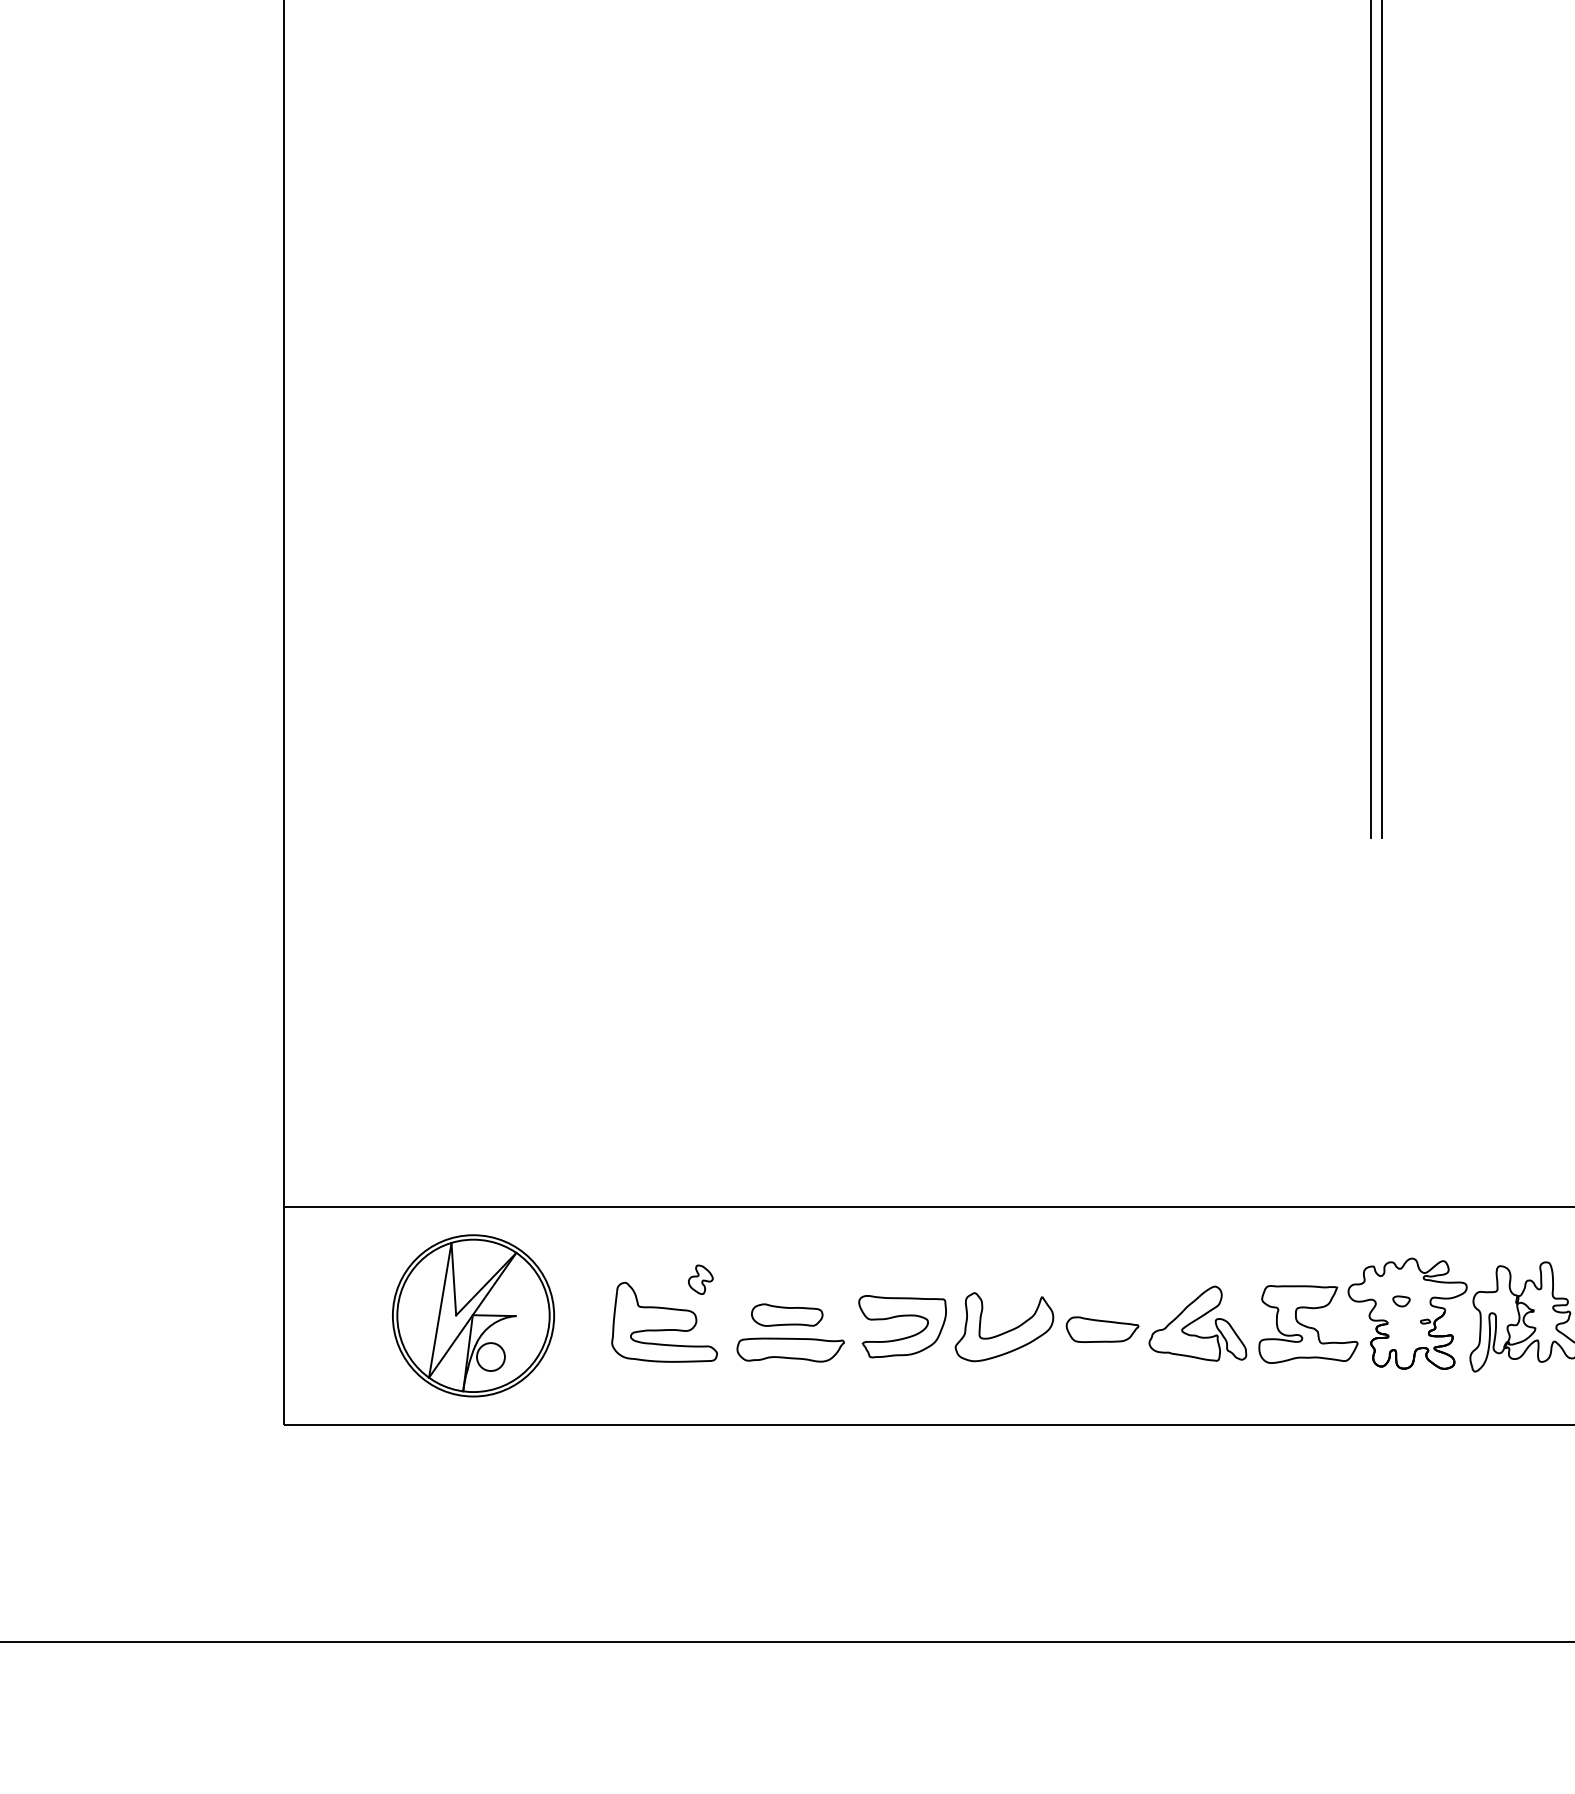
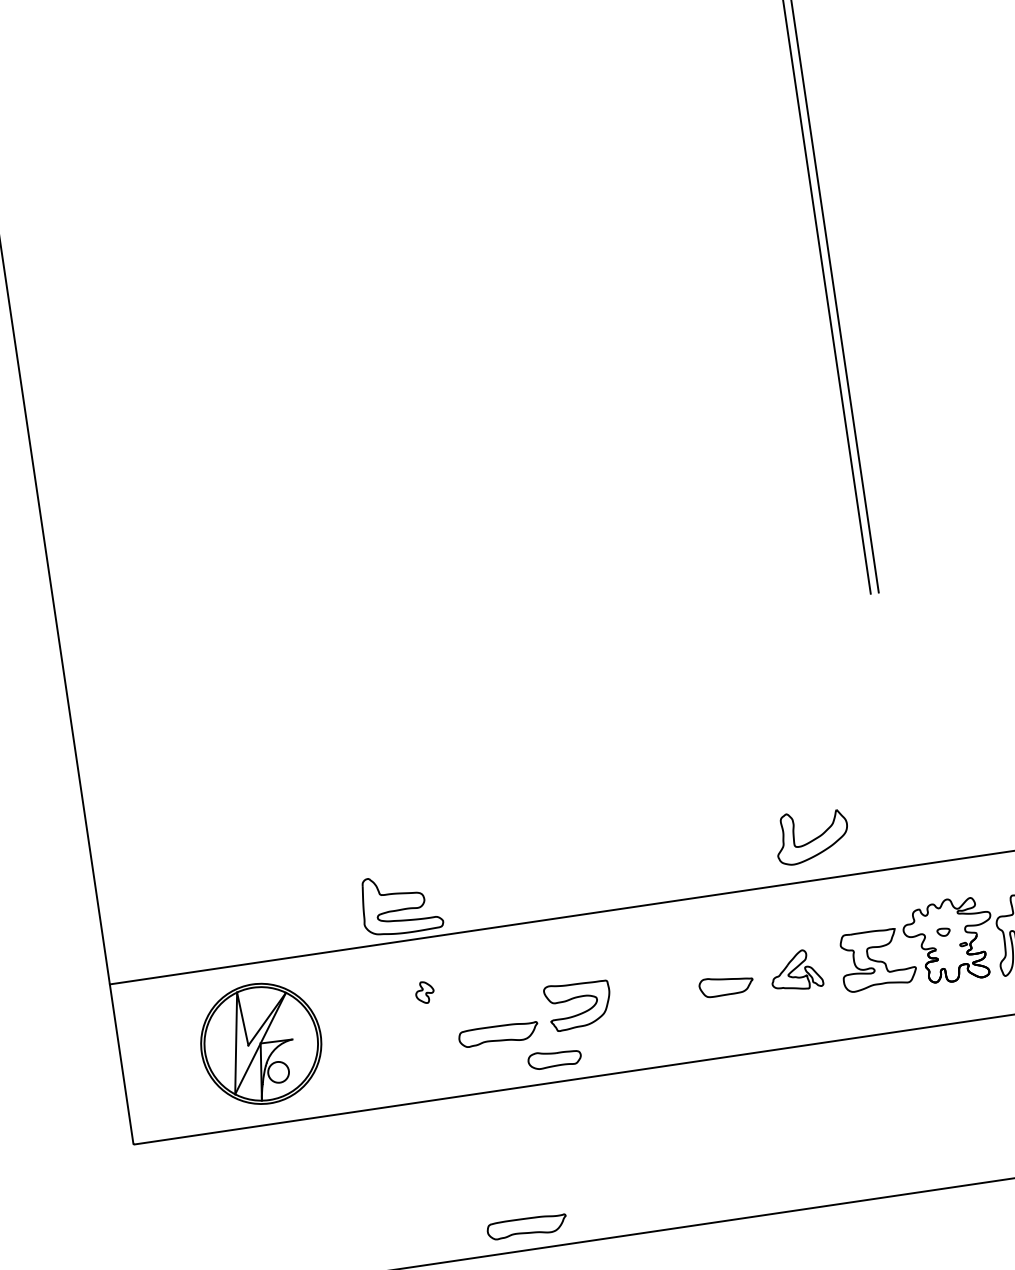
curve: (787, 1308) -> (554, 1053), moved
part: (1197, 1323) -> (795, 970), size x0.7
part: (1004, 1327) -> (812, 836), moved
curve: (664, 1329) -> (401, 909), moved
part: (790, 1610) -> (526, 1226), added

